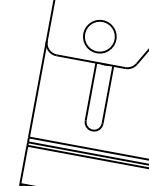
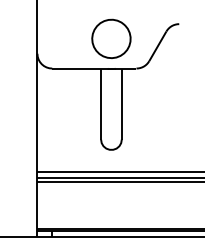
part: (99, 36) -> (111, 38), moved

